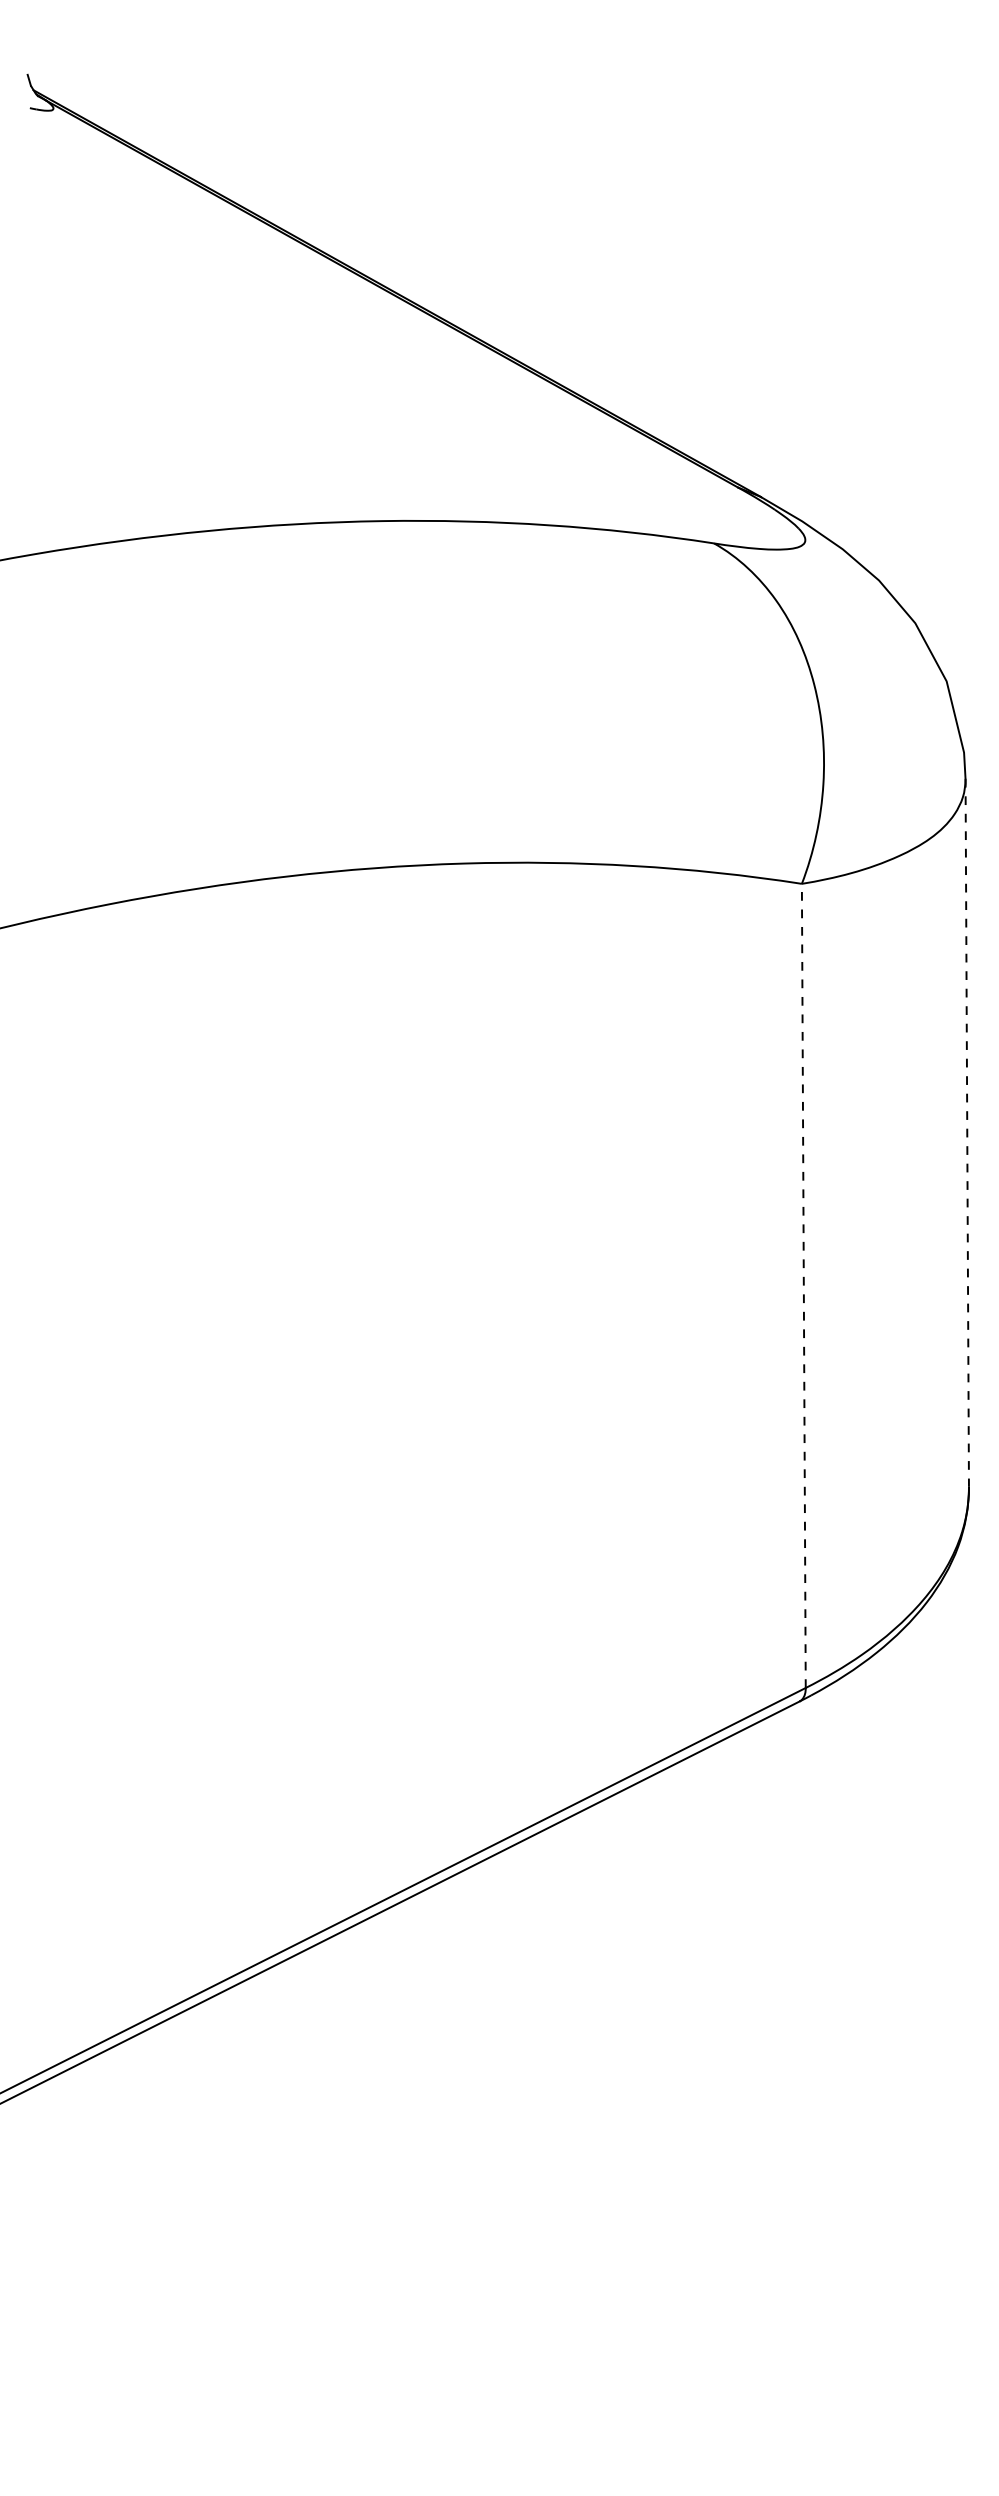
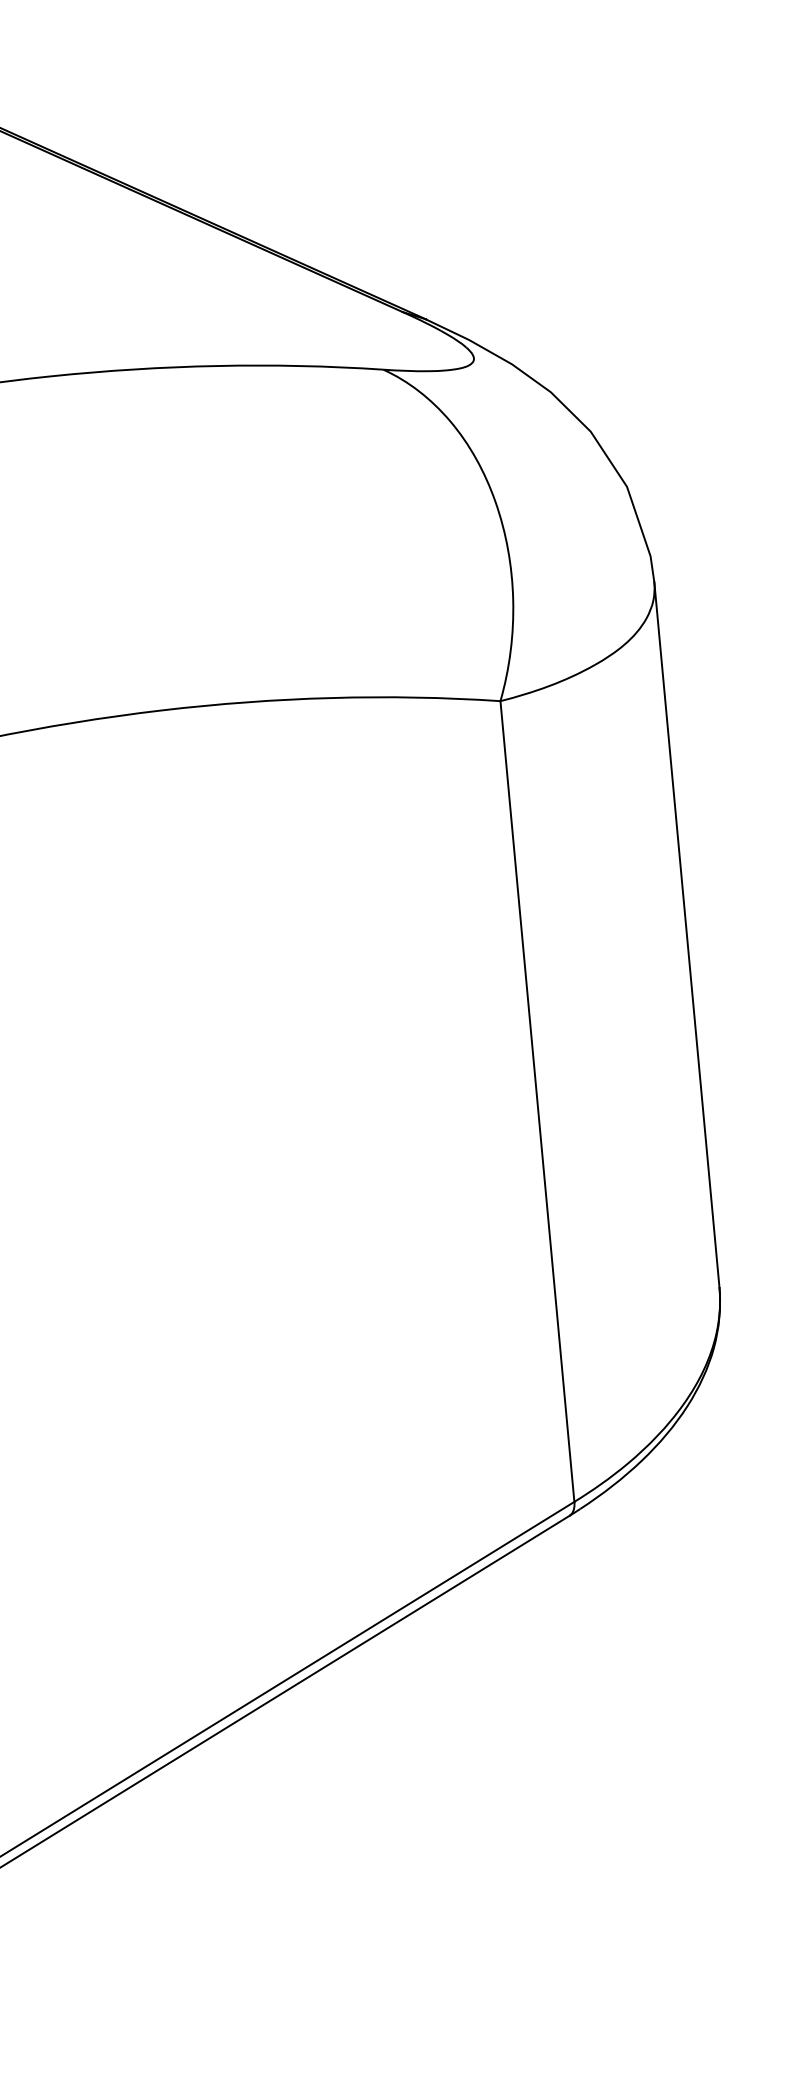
line: (967, 1132) -> (687, 934), dashed -> solid
line: (803, 1285) -> (537, 1101), dashed -> solid

